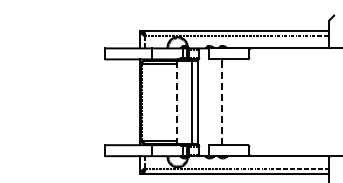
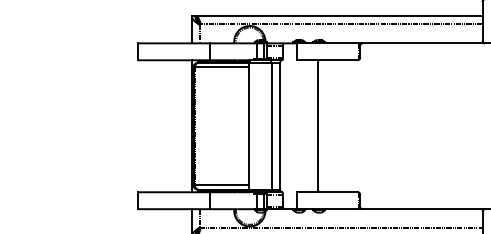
line: (177, 102) -> (249, 126), dashed -> solid
line: (222, 102) -> (318, 126), dashed -> solid

